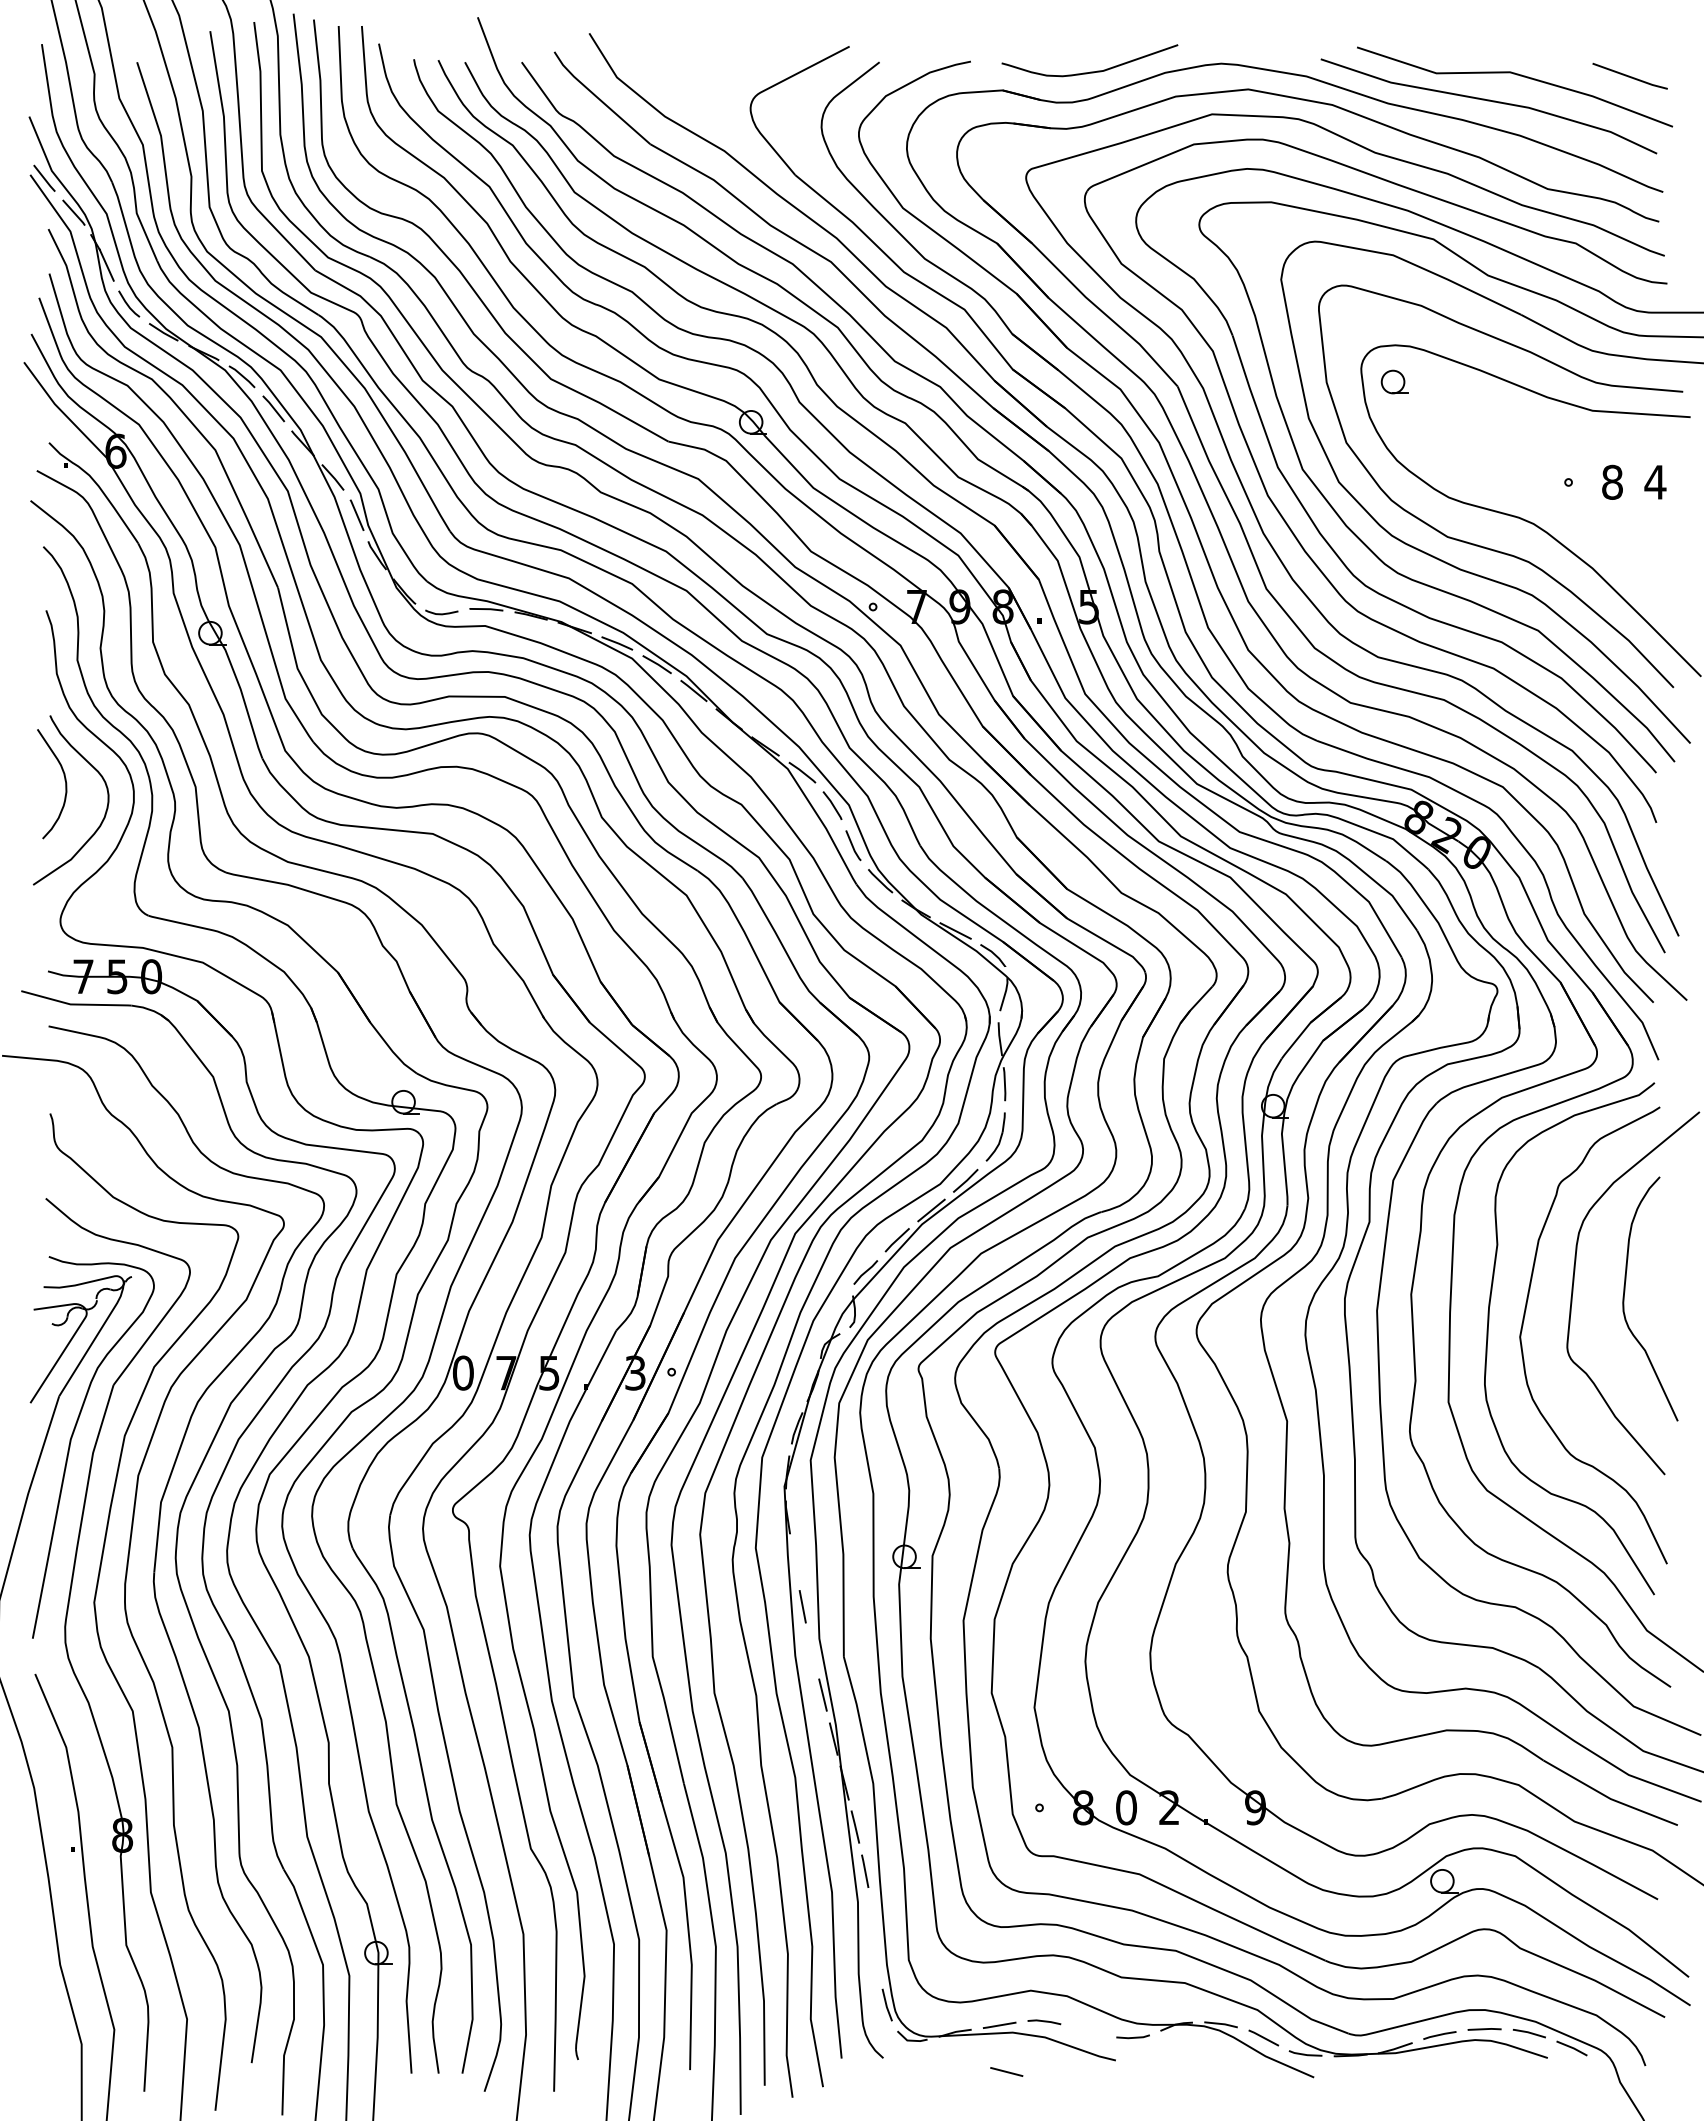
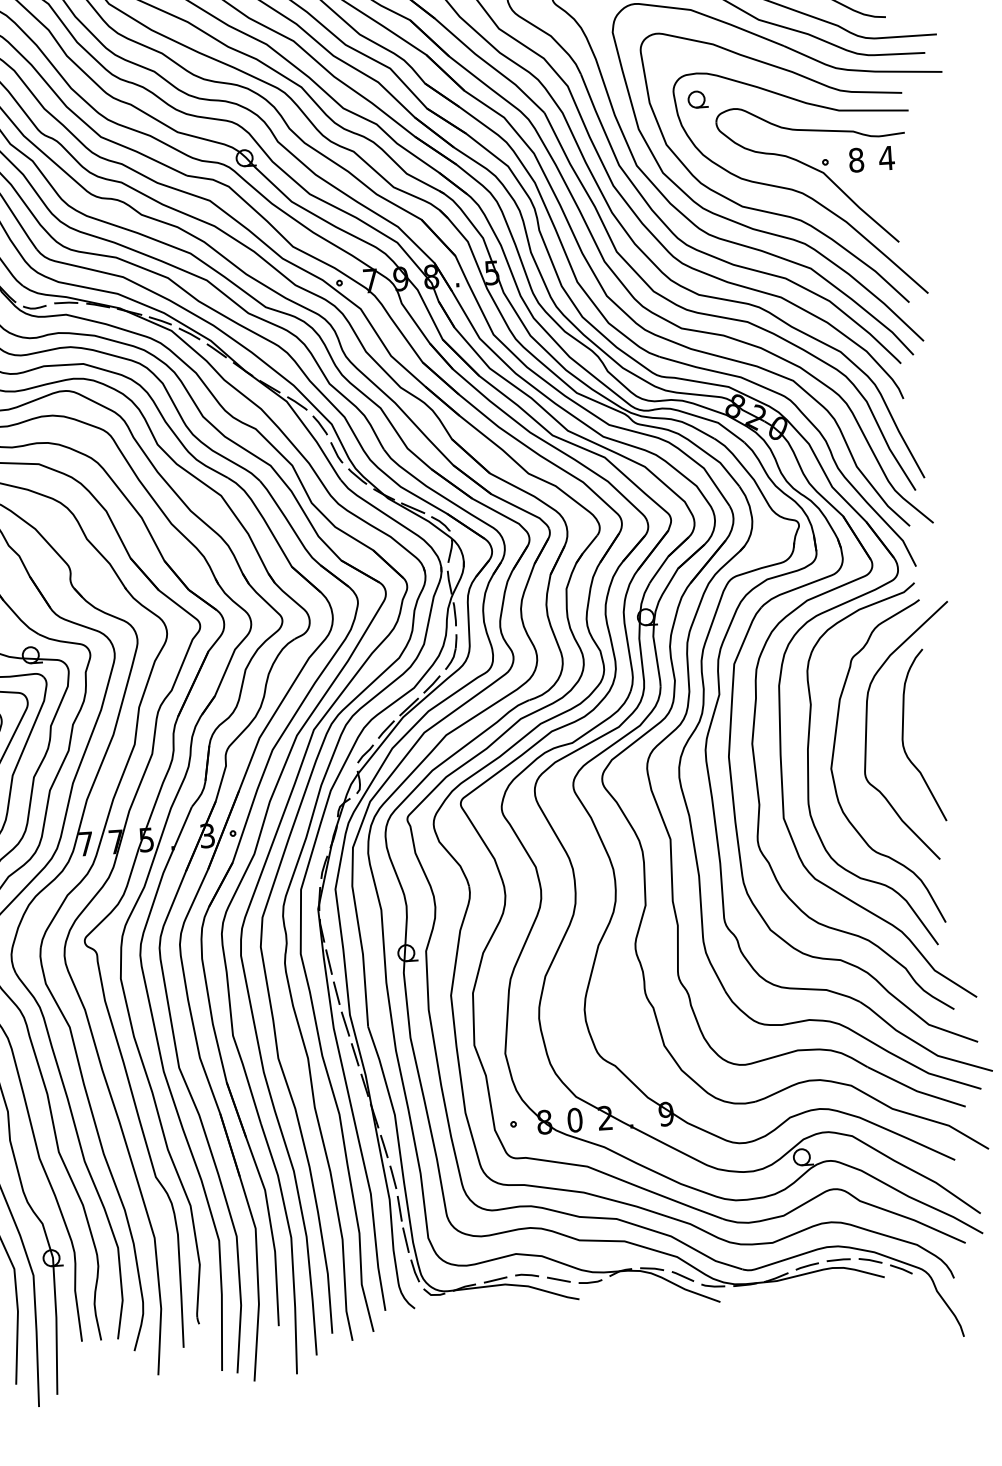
part: (1554, 492) -> (815, 170), added
text: (462, 1372) -> (85, 843), 0 -> 7
line: (794, 1561) -> (328, 961), added
line: (812, 1650) -> (345, 1023), added
line: (871, 1916) -> (399, 1209), added
line: (876, 1960) -> (405, 1239), added
line: (1006, 2071) -> (558, 1279), moved

